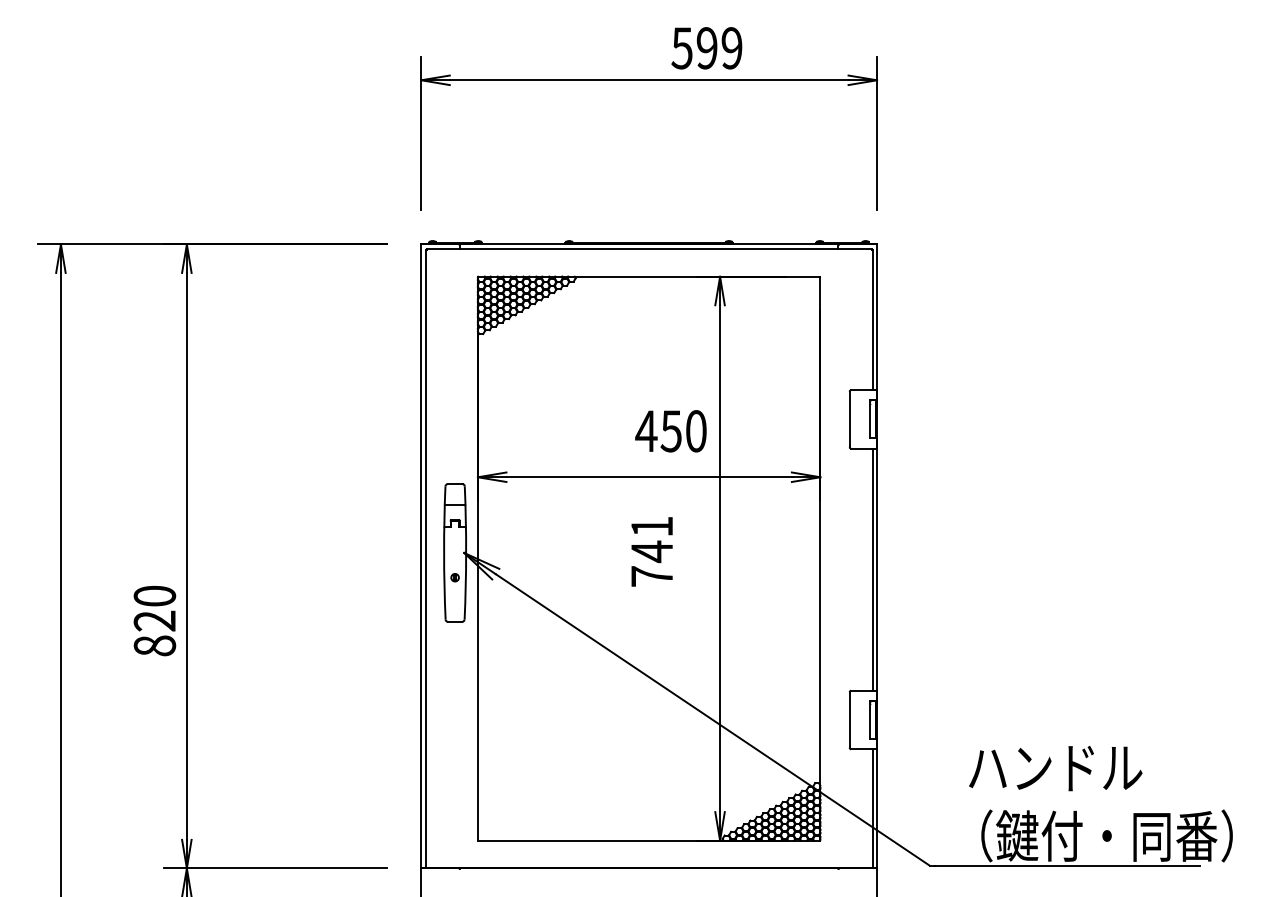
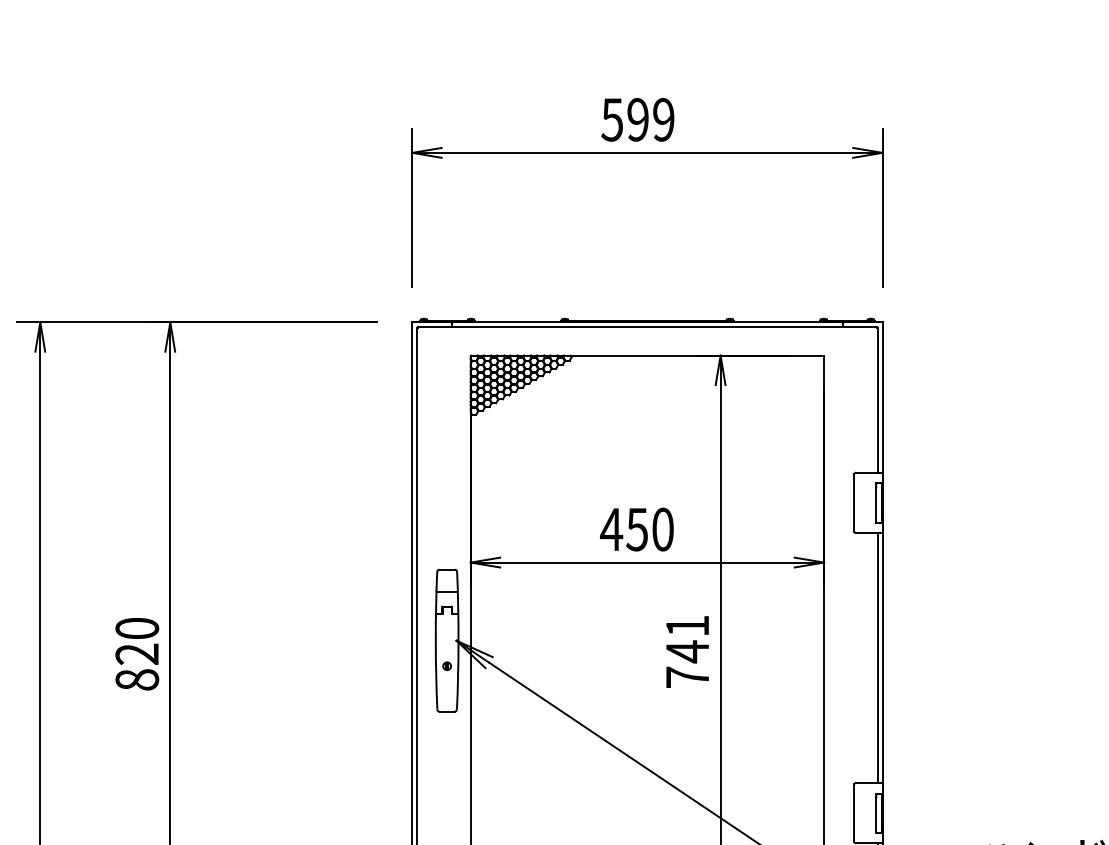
text: (706, 48) -> (637, 120), moved
text: (670, 431) -> (636, 529), moved
text: (651, 551) -> (686, 651), moved
text: (154, 621) -> (136, 654), moved

